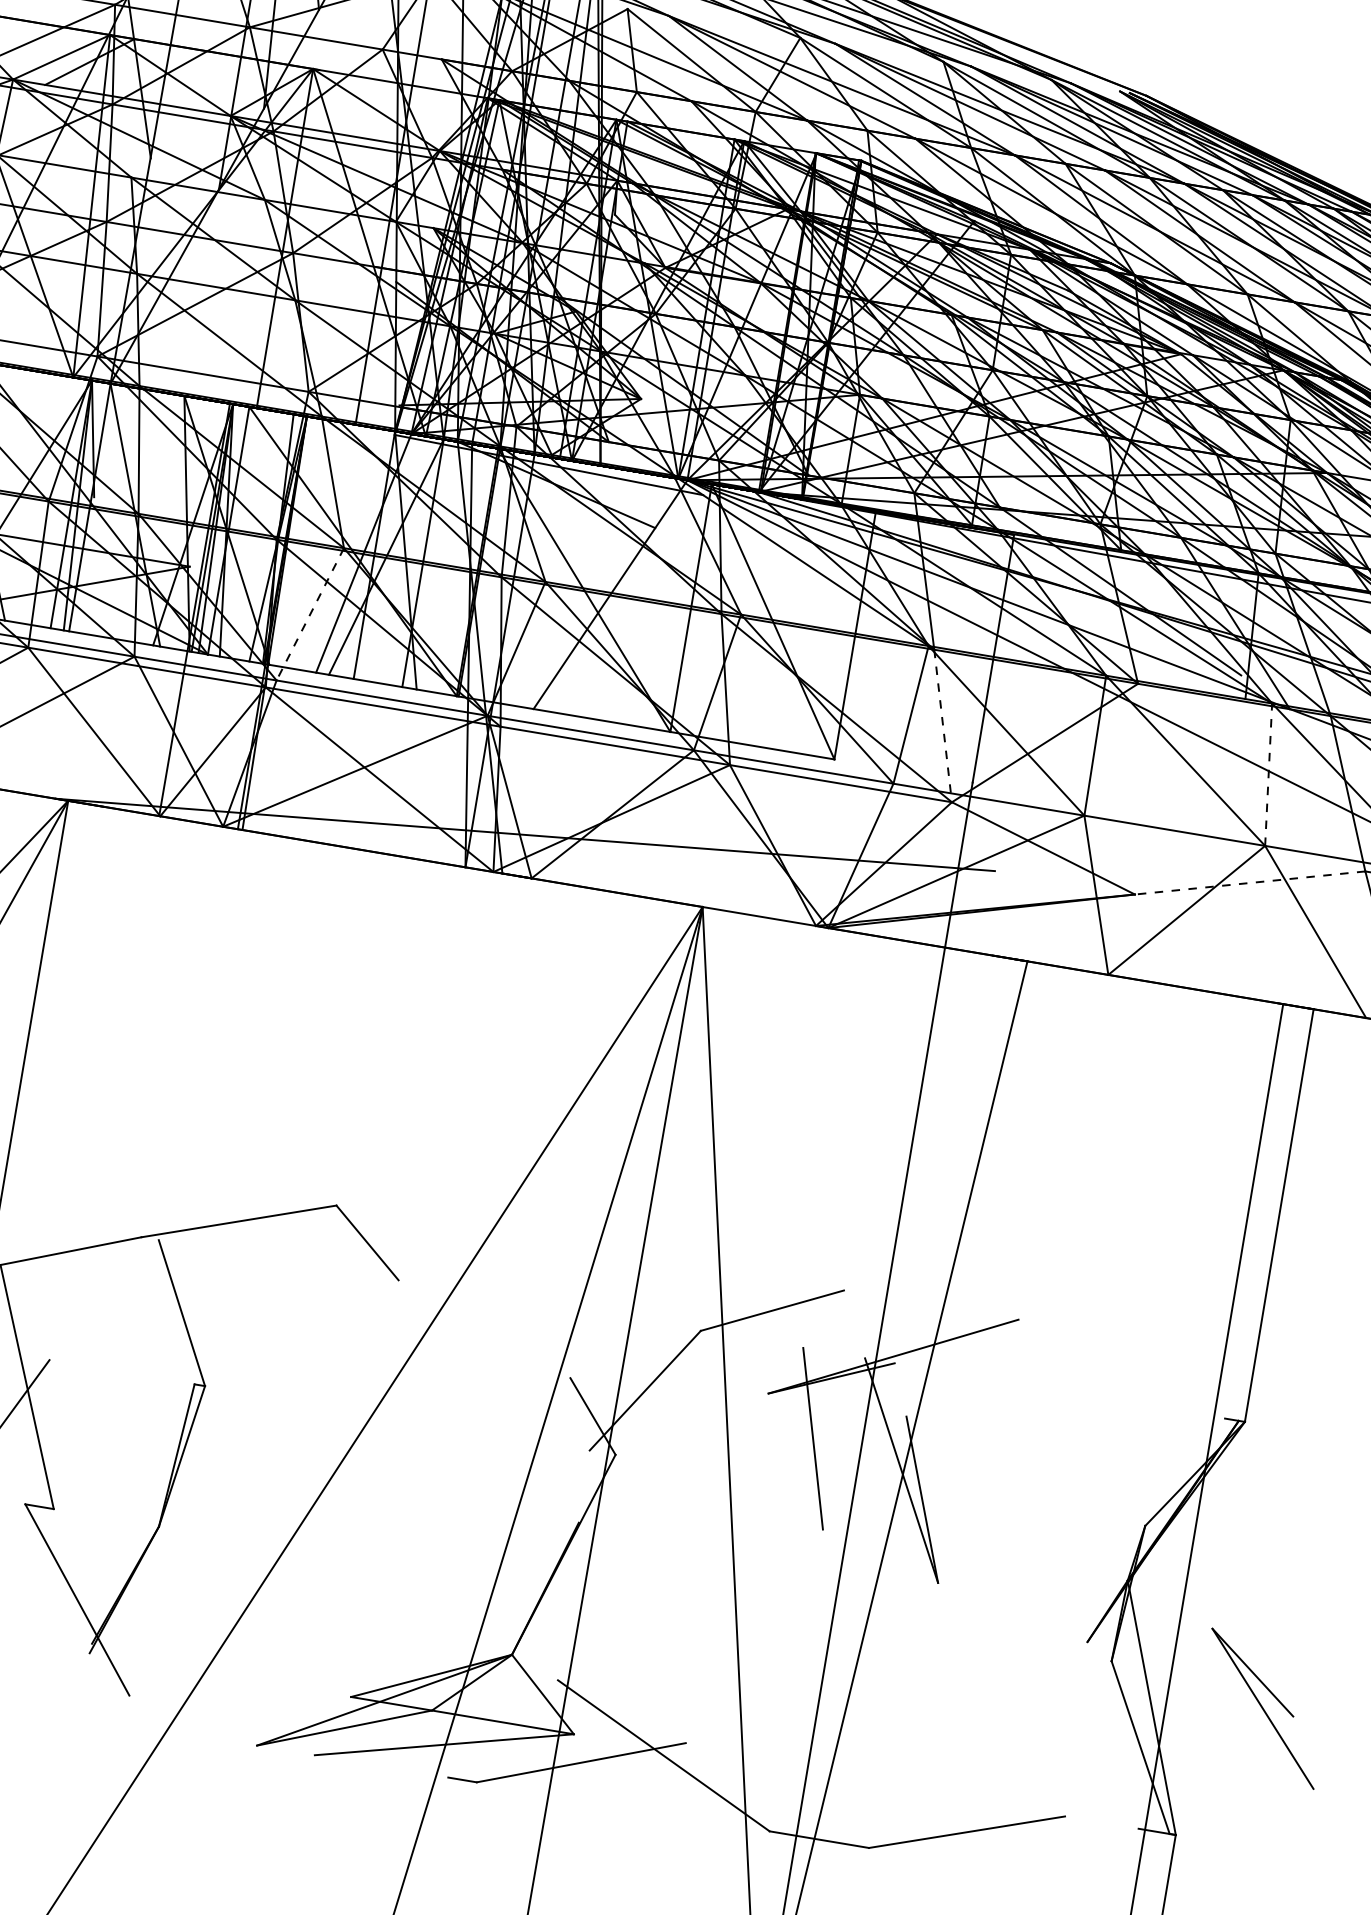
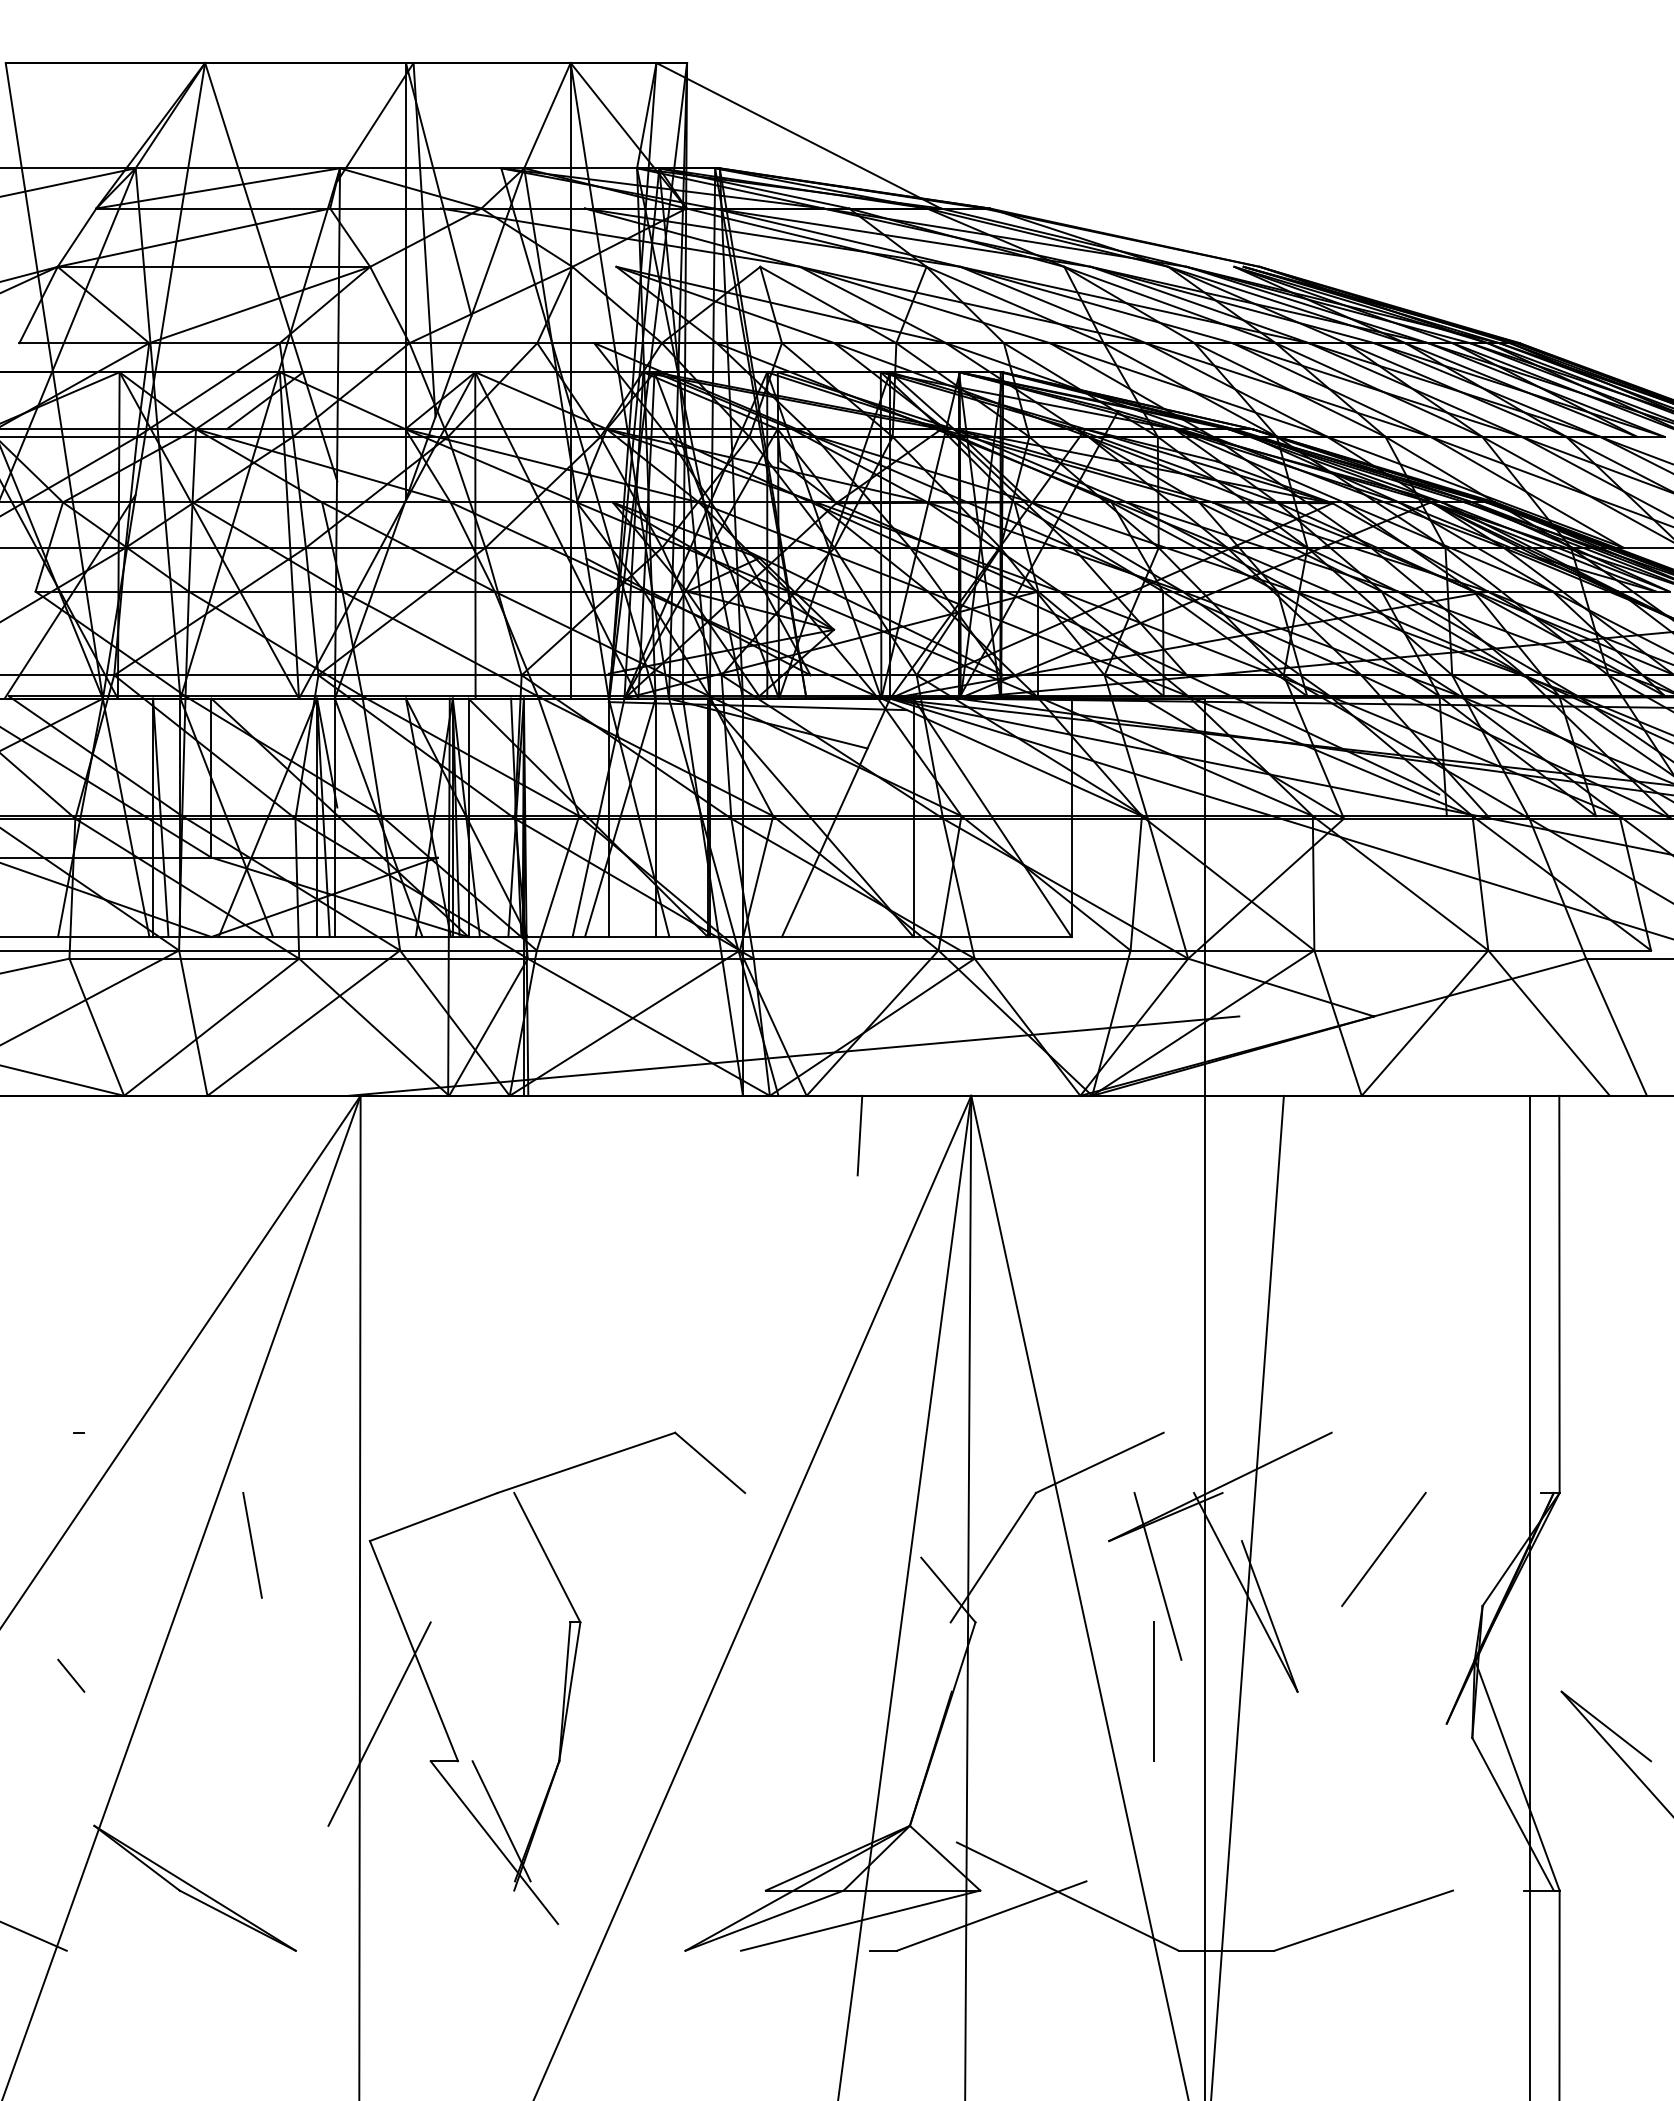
line: (309, 614) -> (557, 883), dashed -> solid
line: (943, 725) -> (1168, 888), dashed -> solid
line: (1268, 774) -> (1480, 883), dashed -> solid
line: (1250, 882) -> (1480, 987), dashed -> solid
line: (579, 928) -> (859, 1135), added
line: (1052, 1448) -> (1383, 1548), added
line: (789, 1557) -> (1154, 1691), added
line: (88, 1579) -> (501, 1821), added

